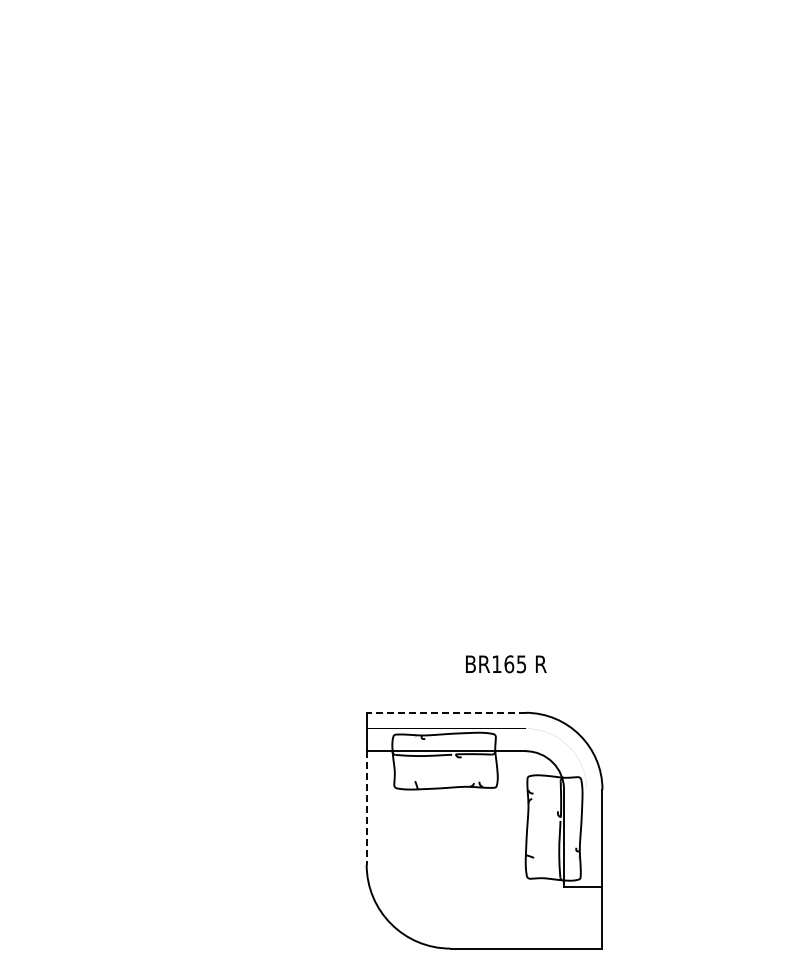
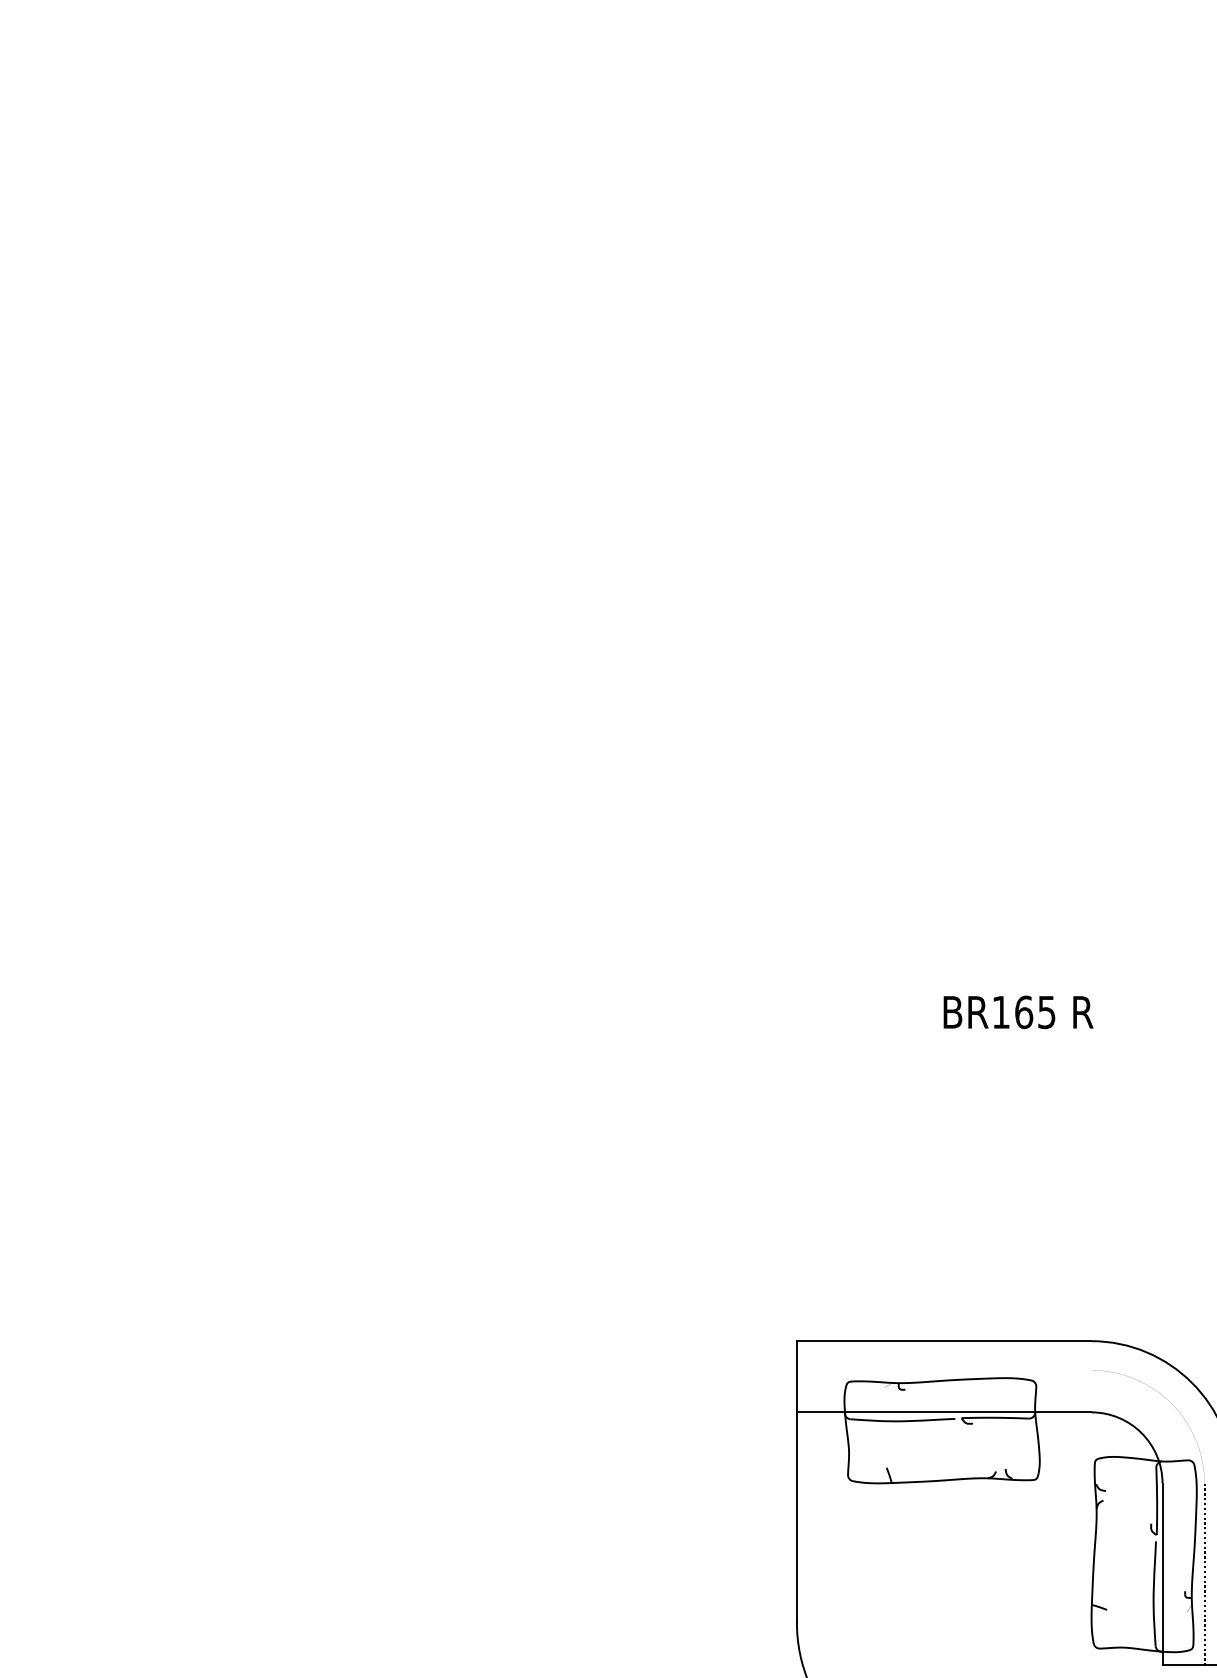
text: (506, 664) -> (1018, 1012), moved
line: (445, 712) -> (942, 1340), dashed -> solid
line: (366, 808) -> (796, 1518), dashed -> solid
line: (586, 838) -> (1204, 1574), added

